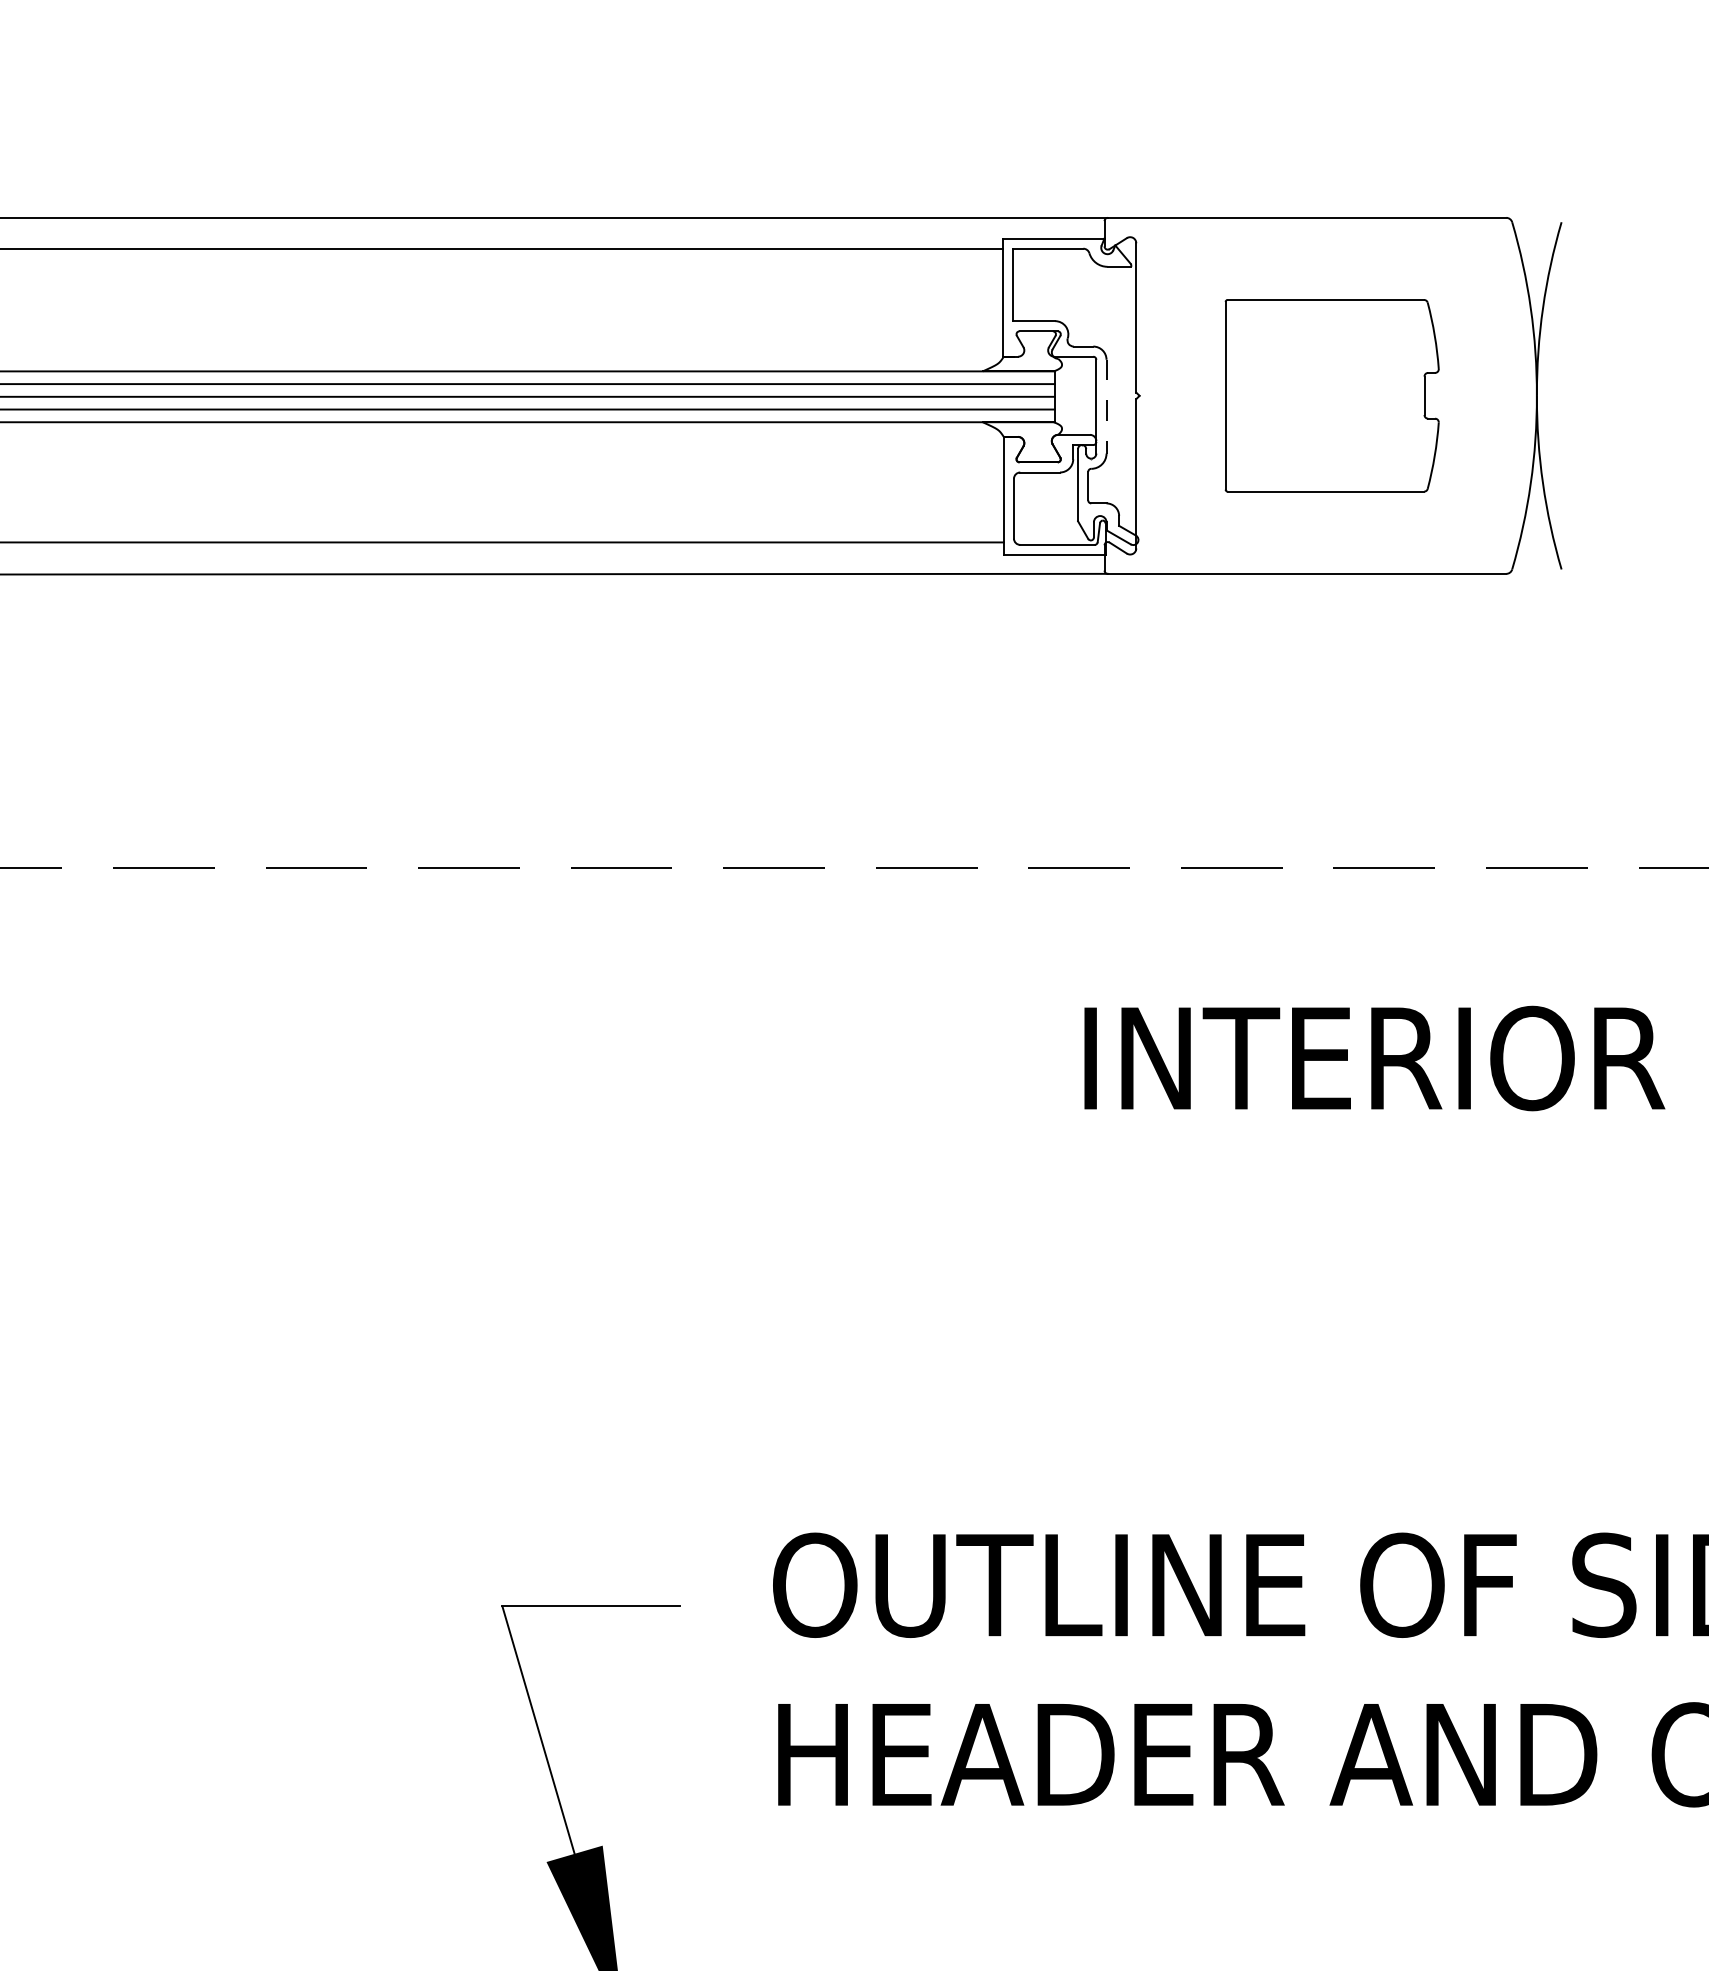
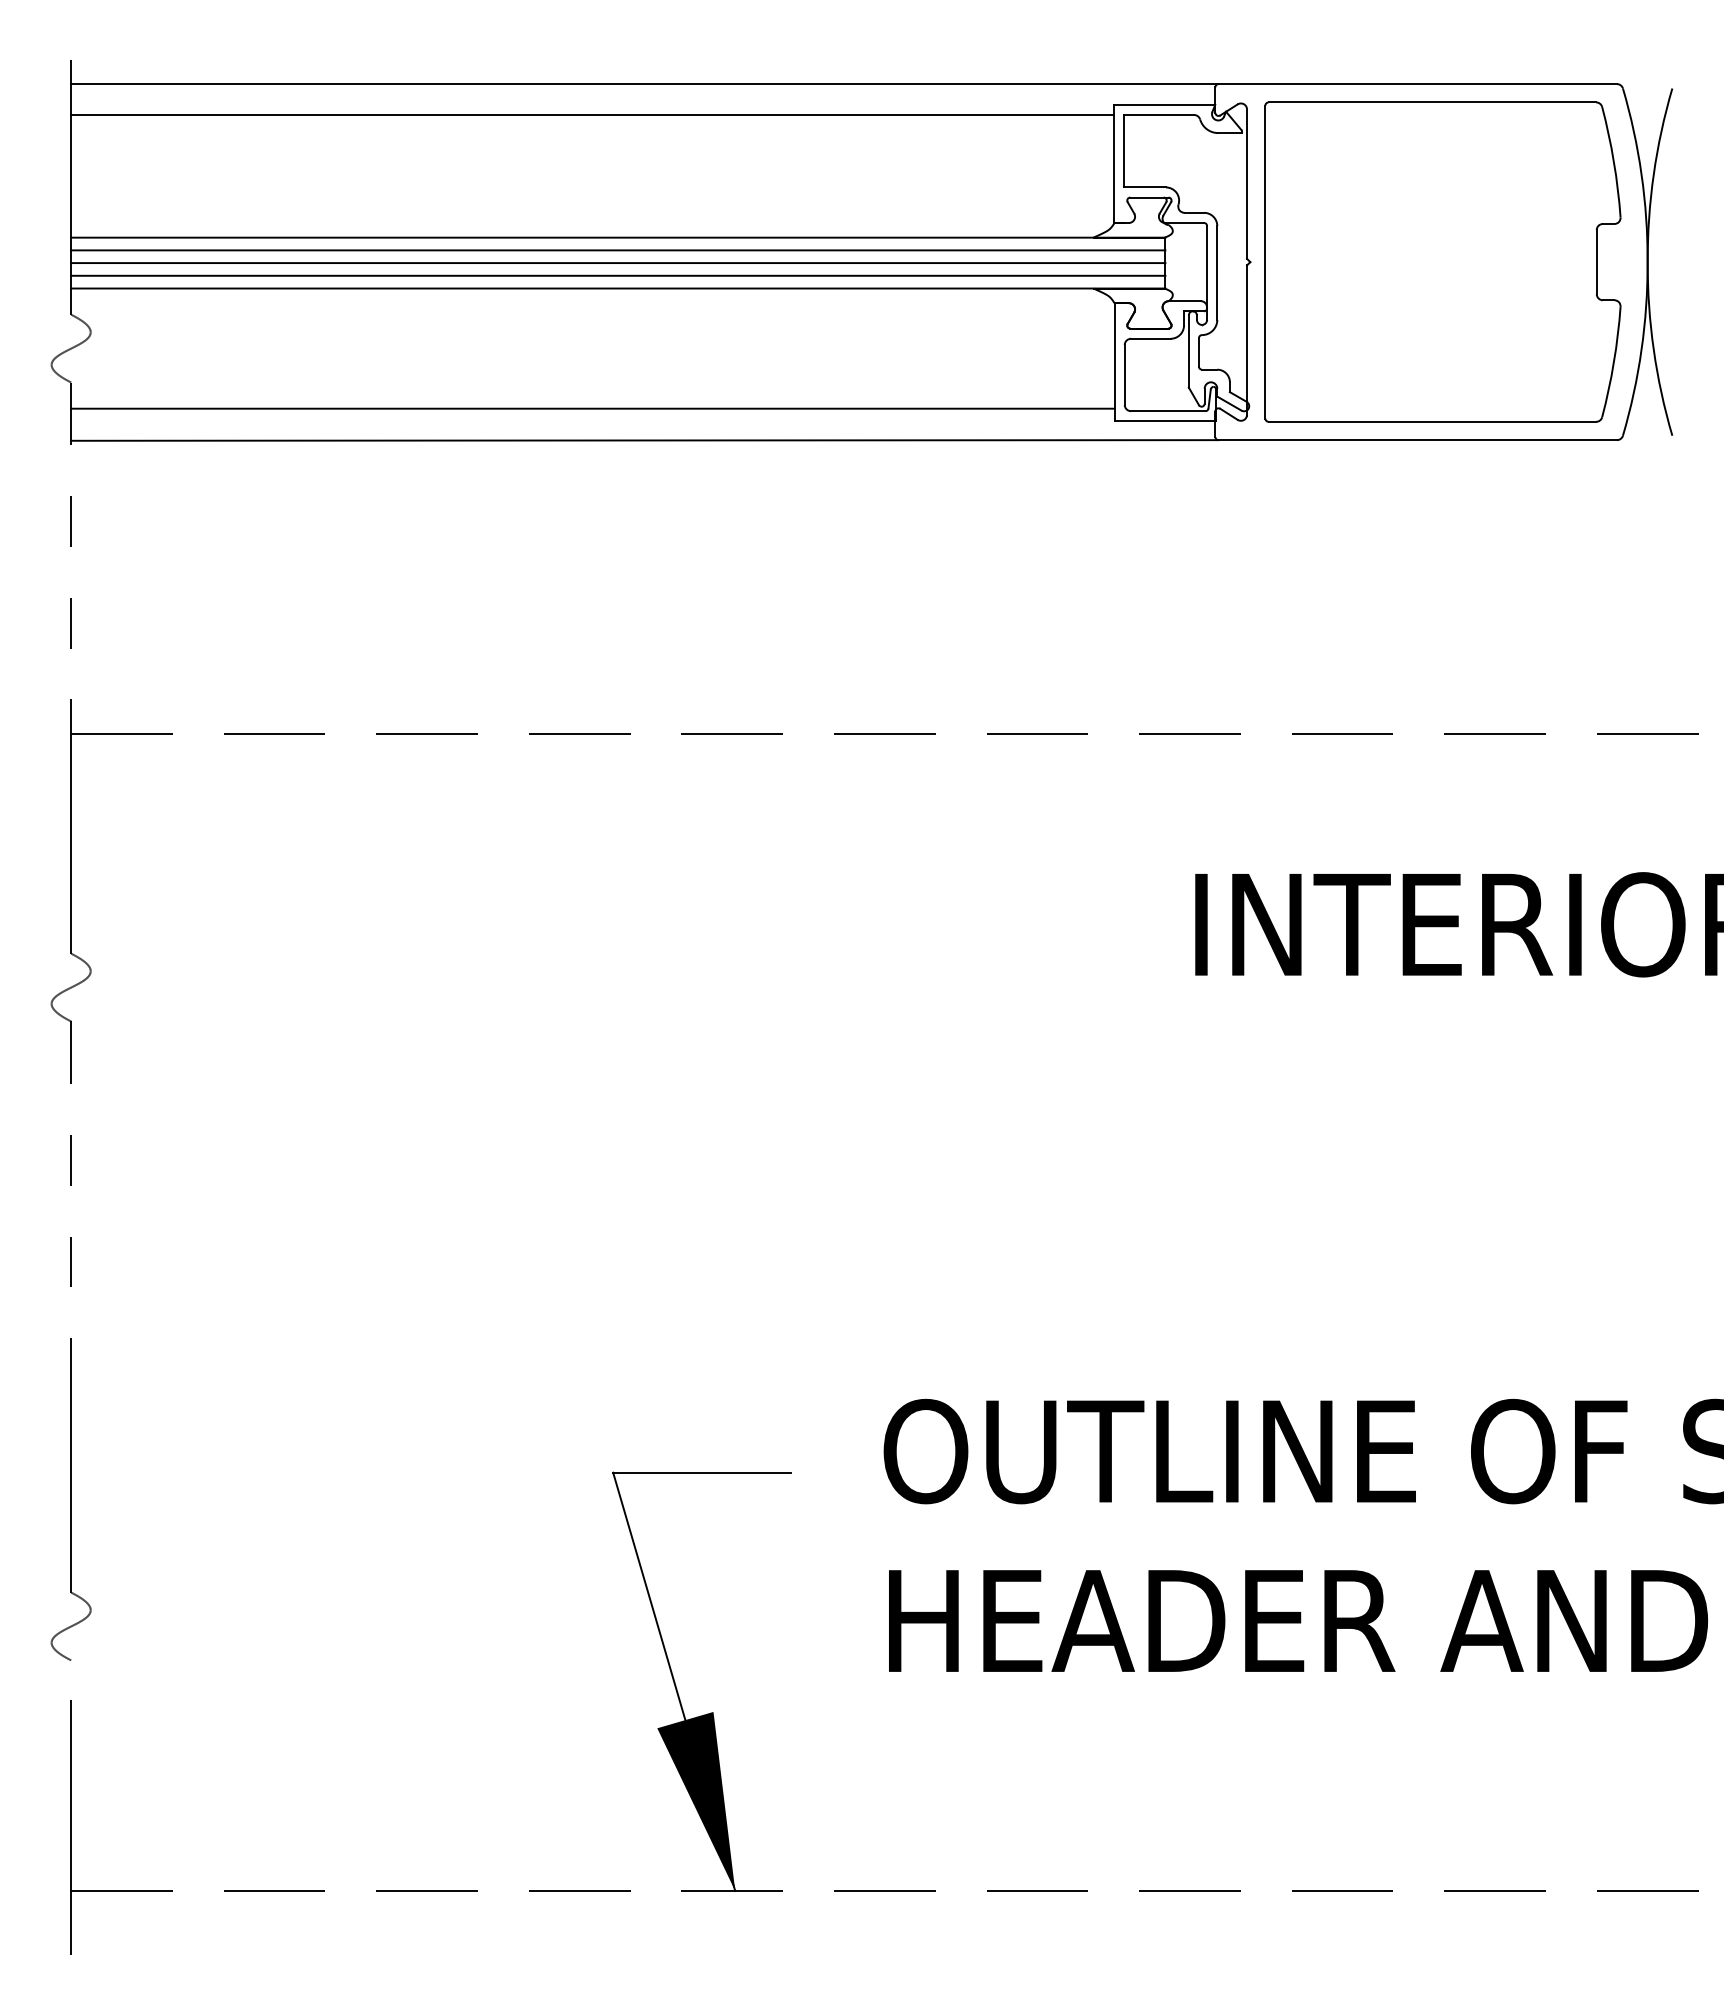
part: (1331, 395) -> (1442, 261), size x1.67
line: (1106, 406) -> (1217, 272), dashed -> solid

